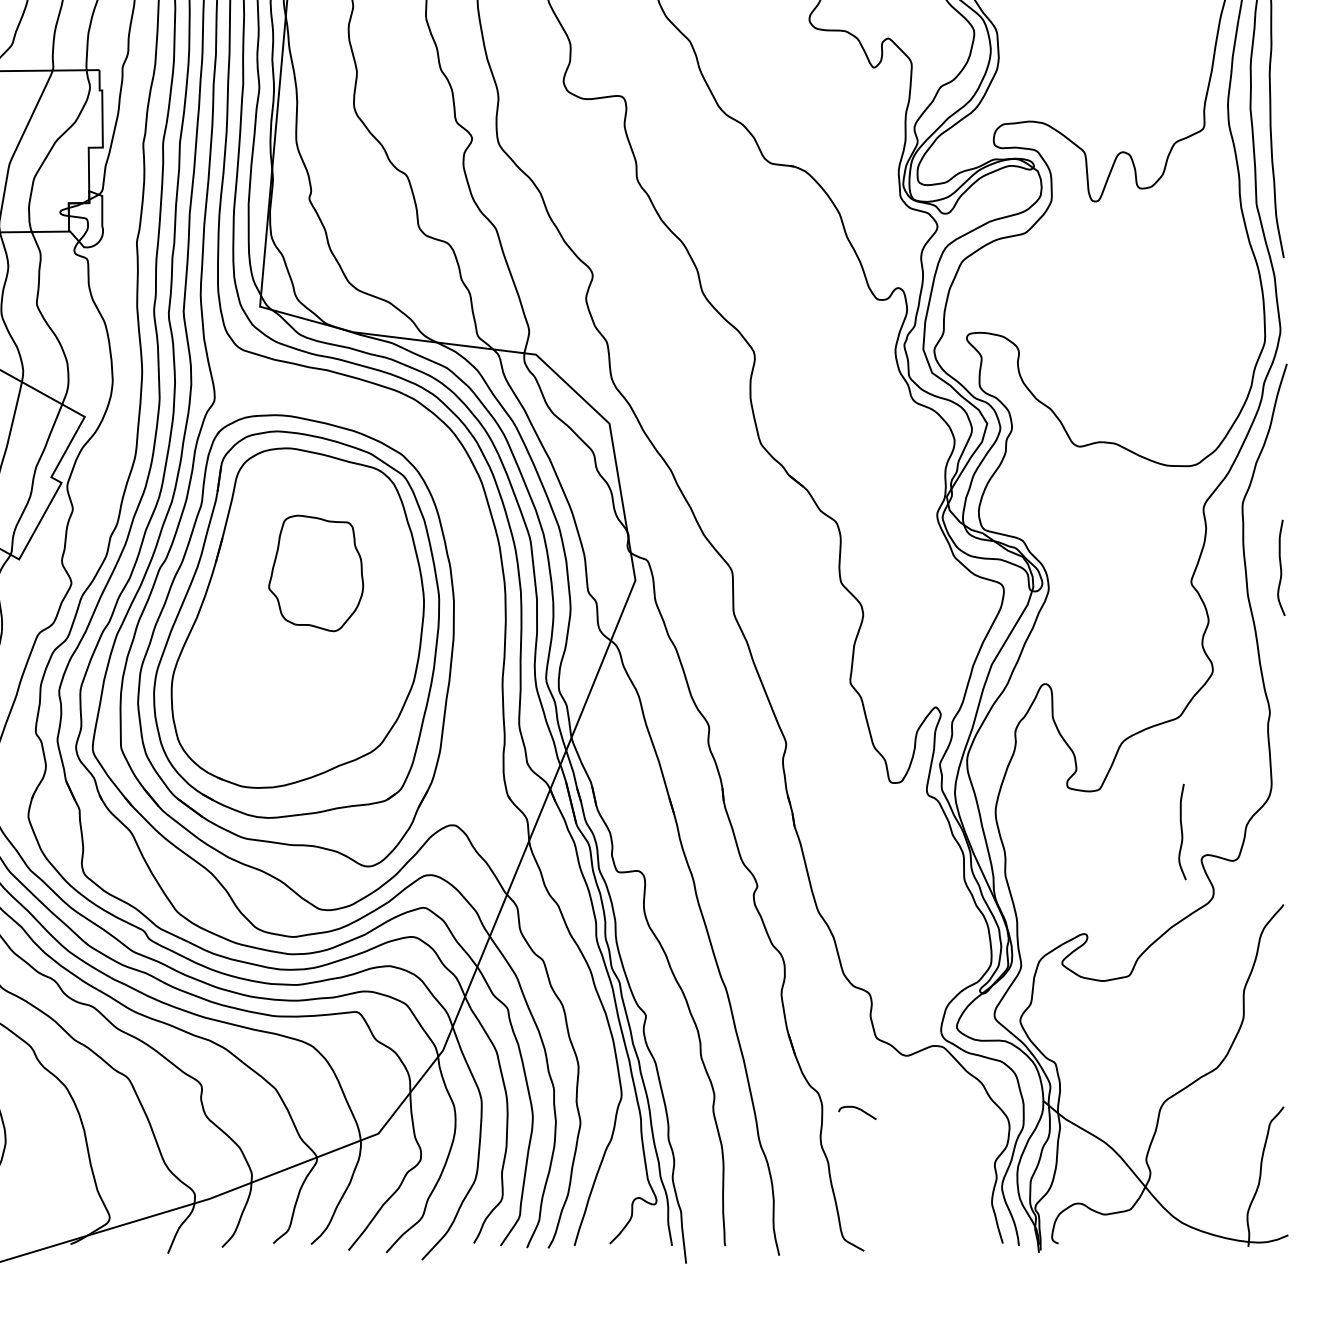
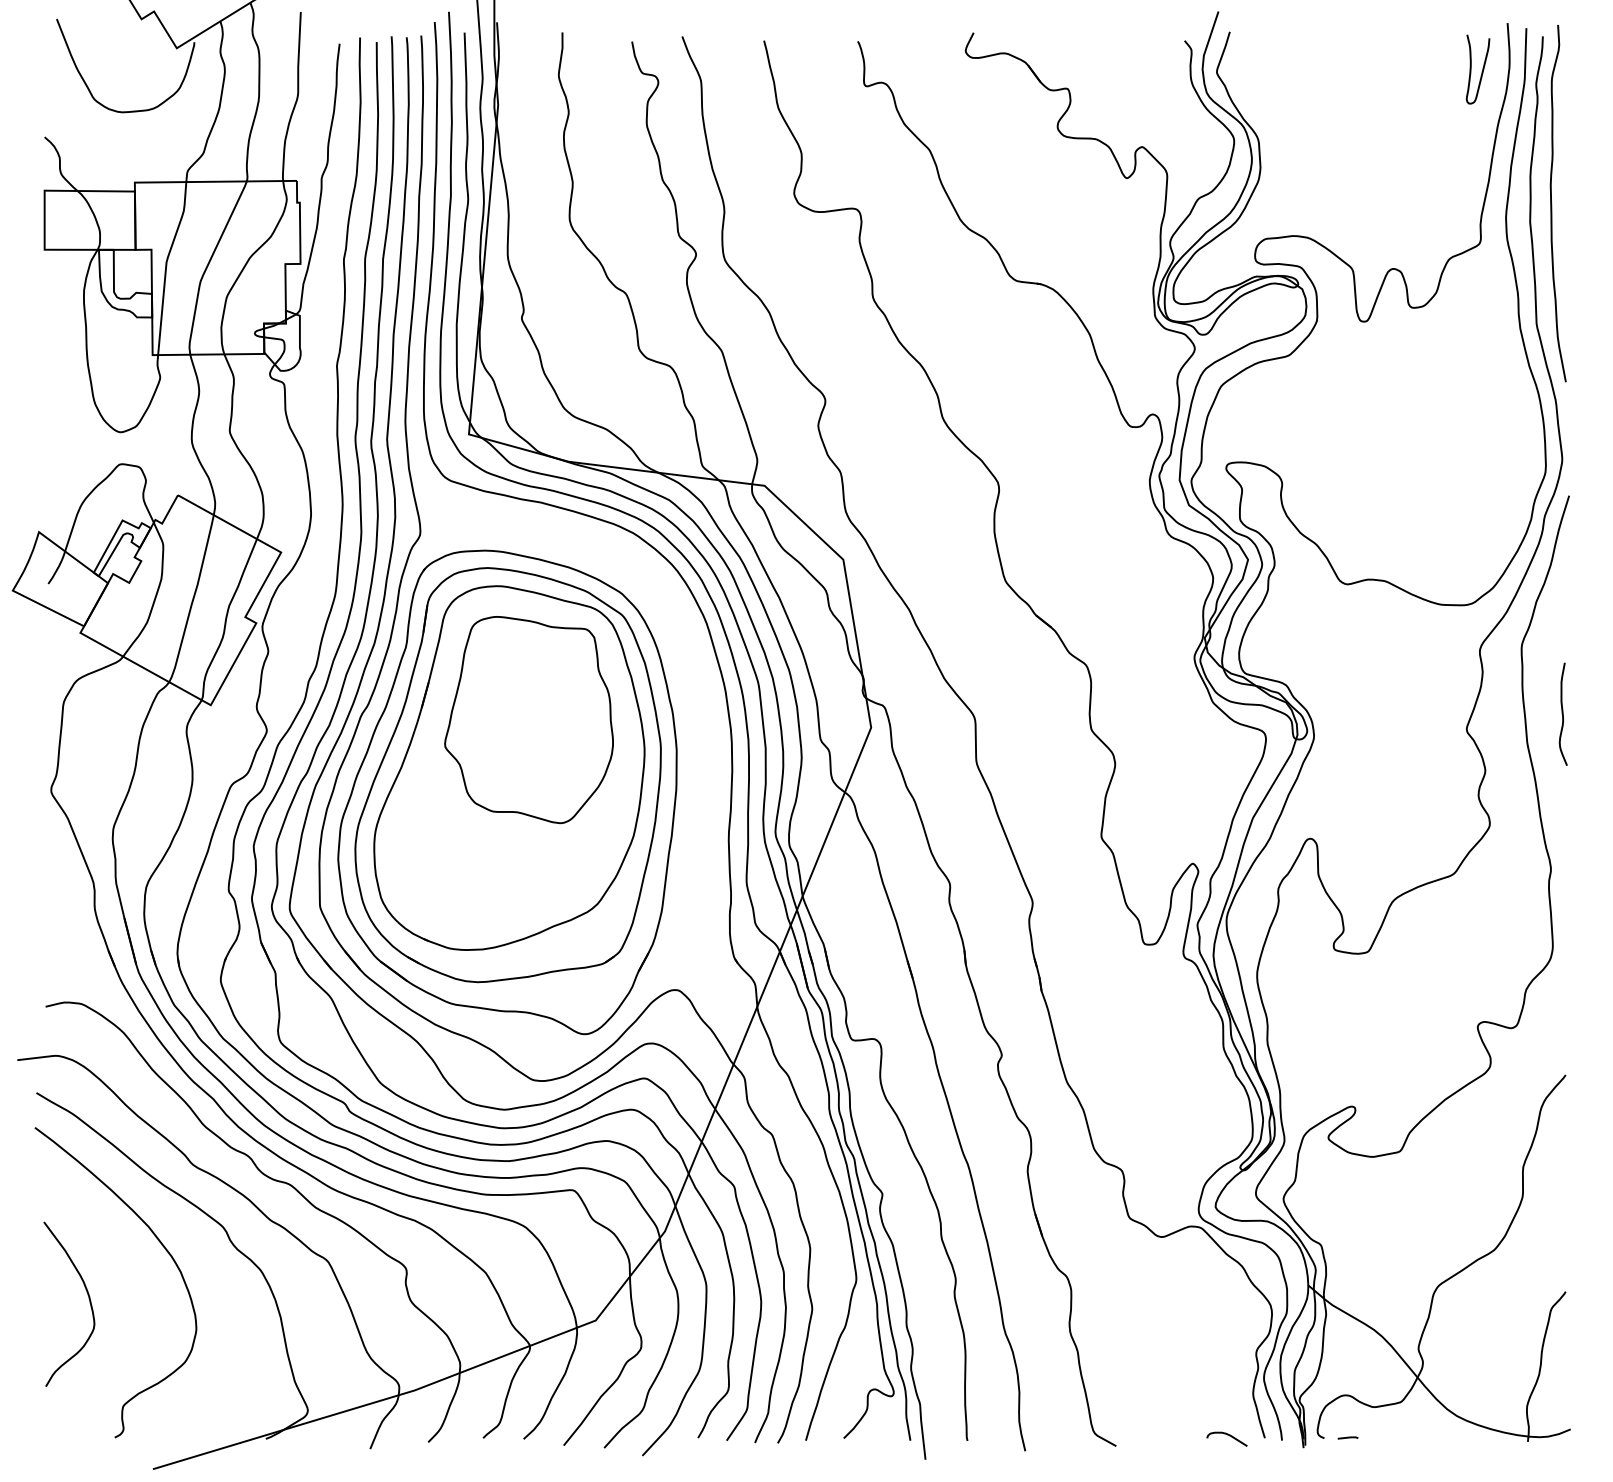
part: (315, 573) -> (528, 720), size x1.67
curve: (1181, 831) -> (1456, 996), removed
curve: (857, 1109) -> (1227, 1435), moved
line: (1080, 1242) -> (1347, 1437), added

